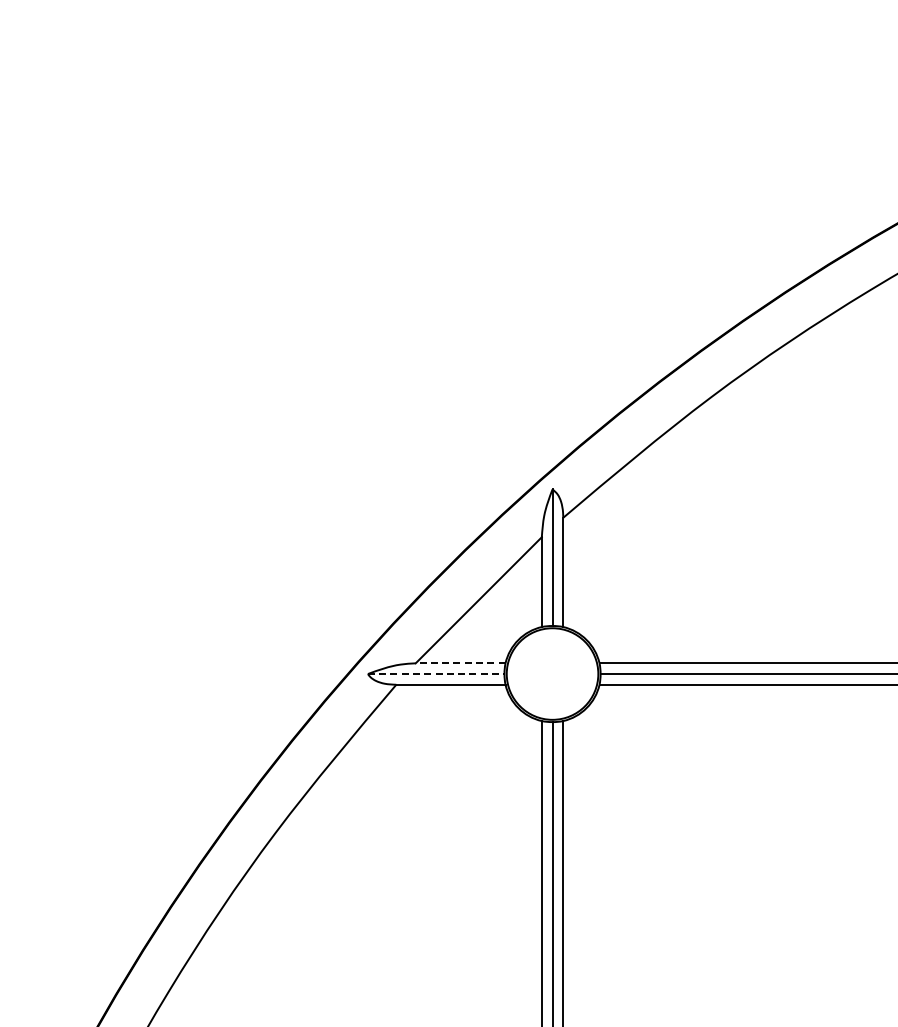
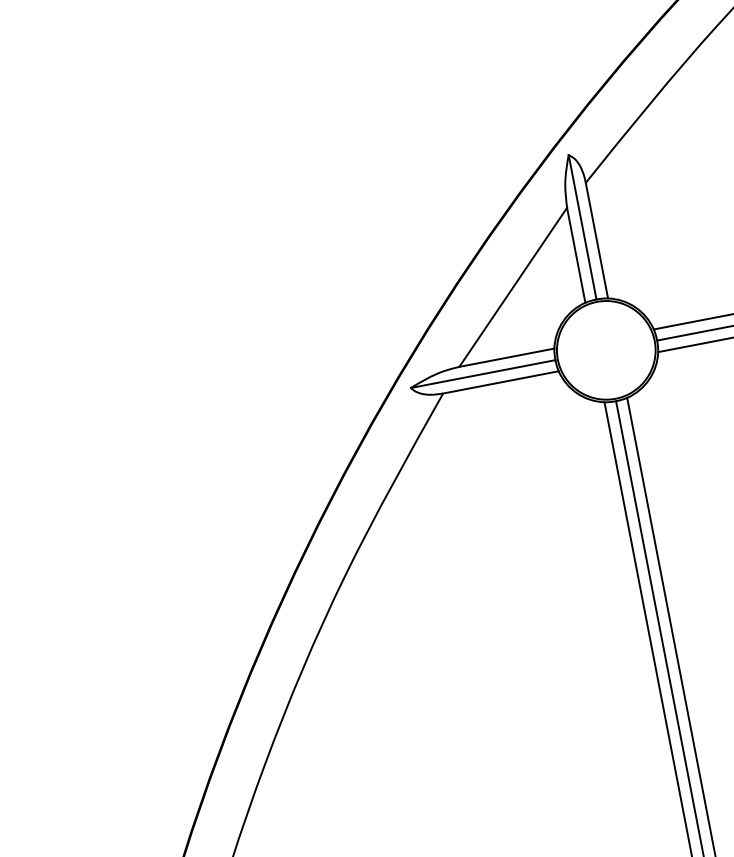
line: (460, 663) -> (506, 357), dashed -> solid
line: (436, 674) -> (483, 374), dashed -> solid

